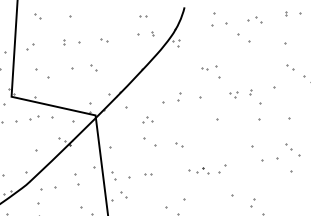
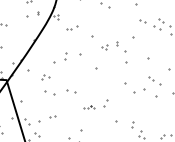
part: (209, 67) -> (72, 27), moved
part: (179, 144) -> (71, 90), size x1.6
part: (198, 170) -> (88, 107), size x0.7

